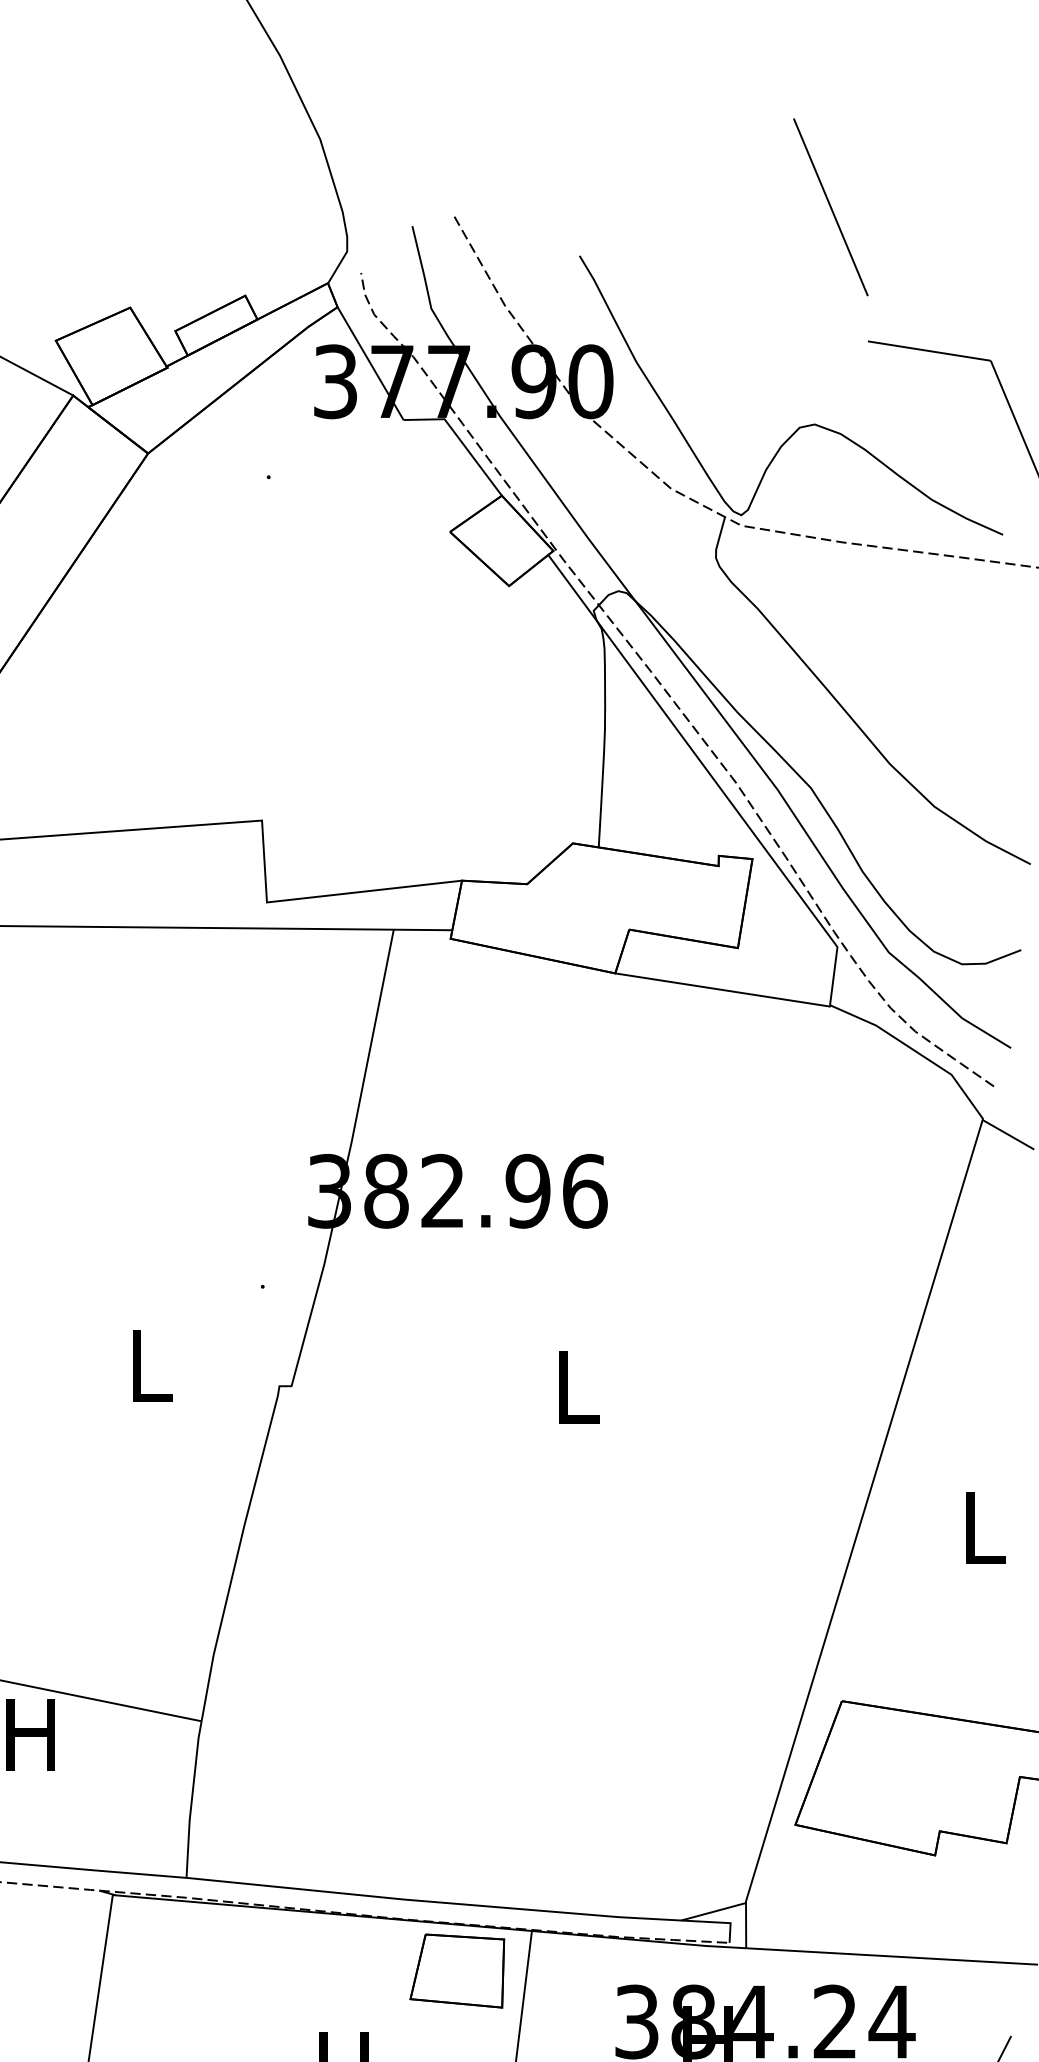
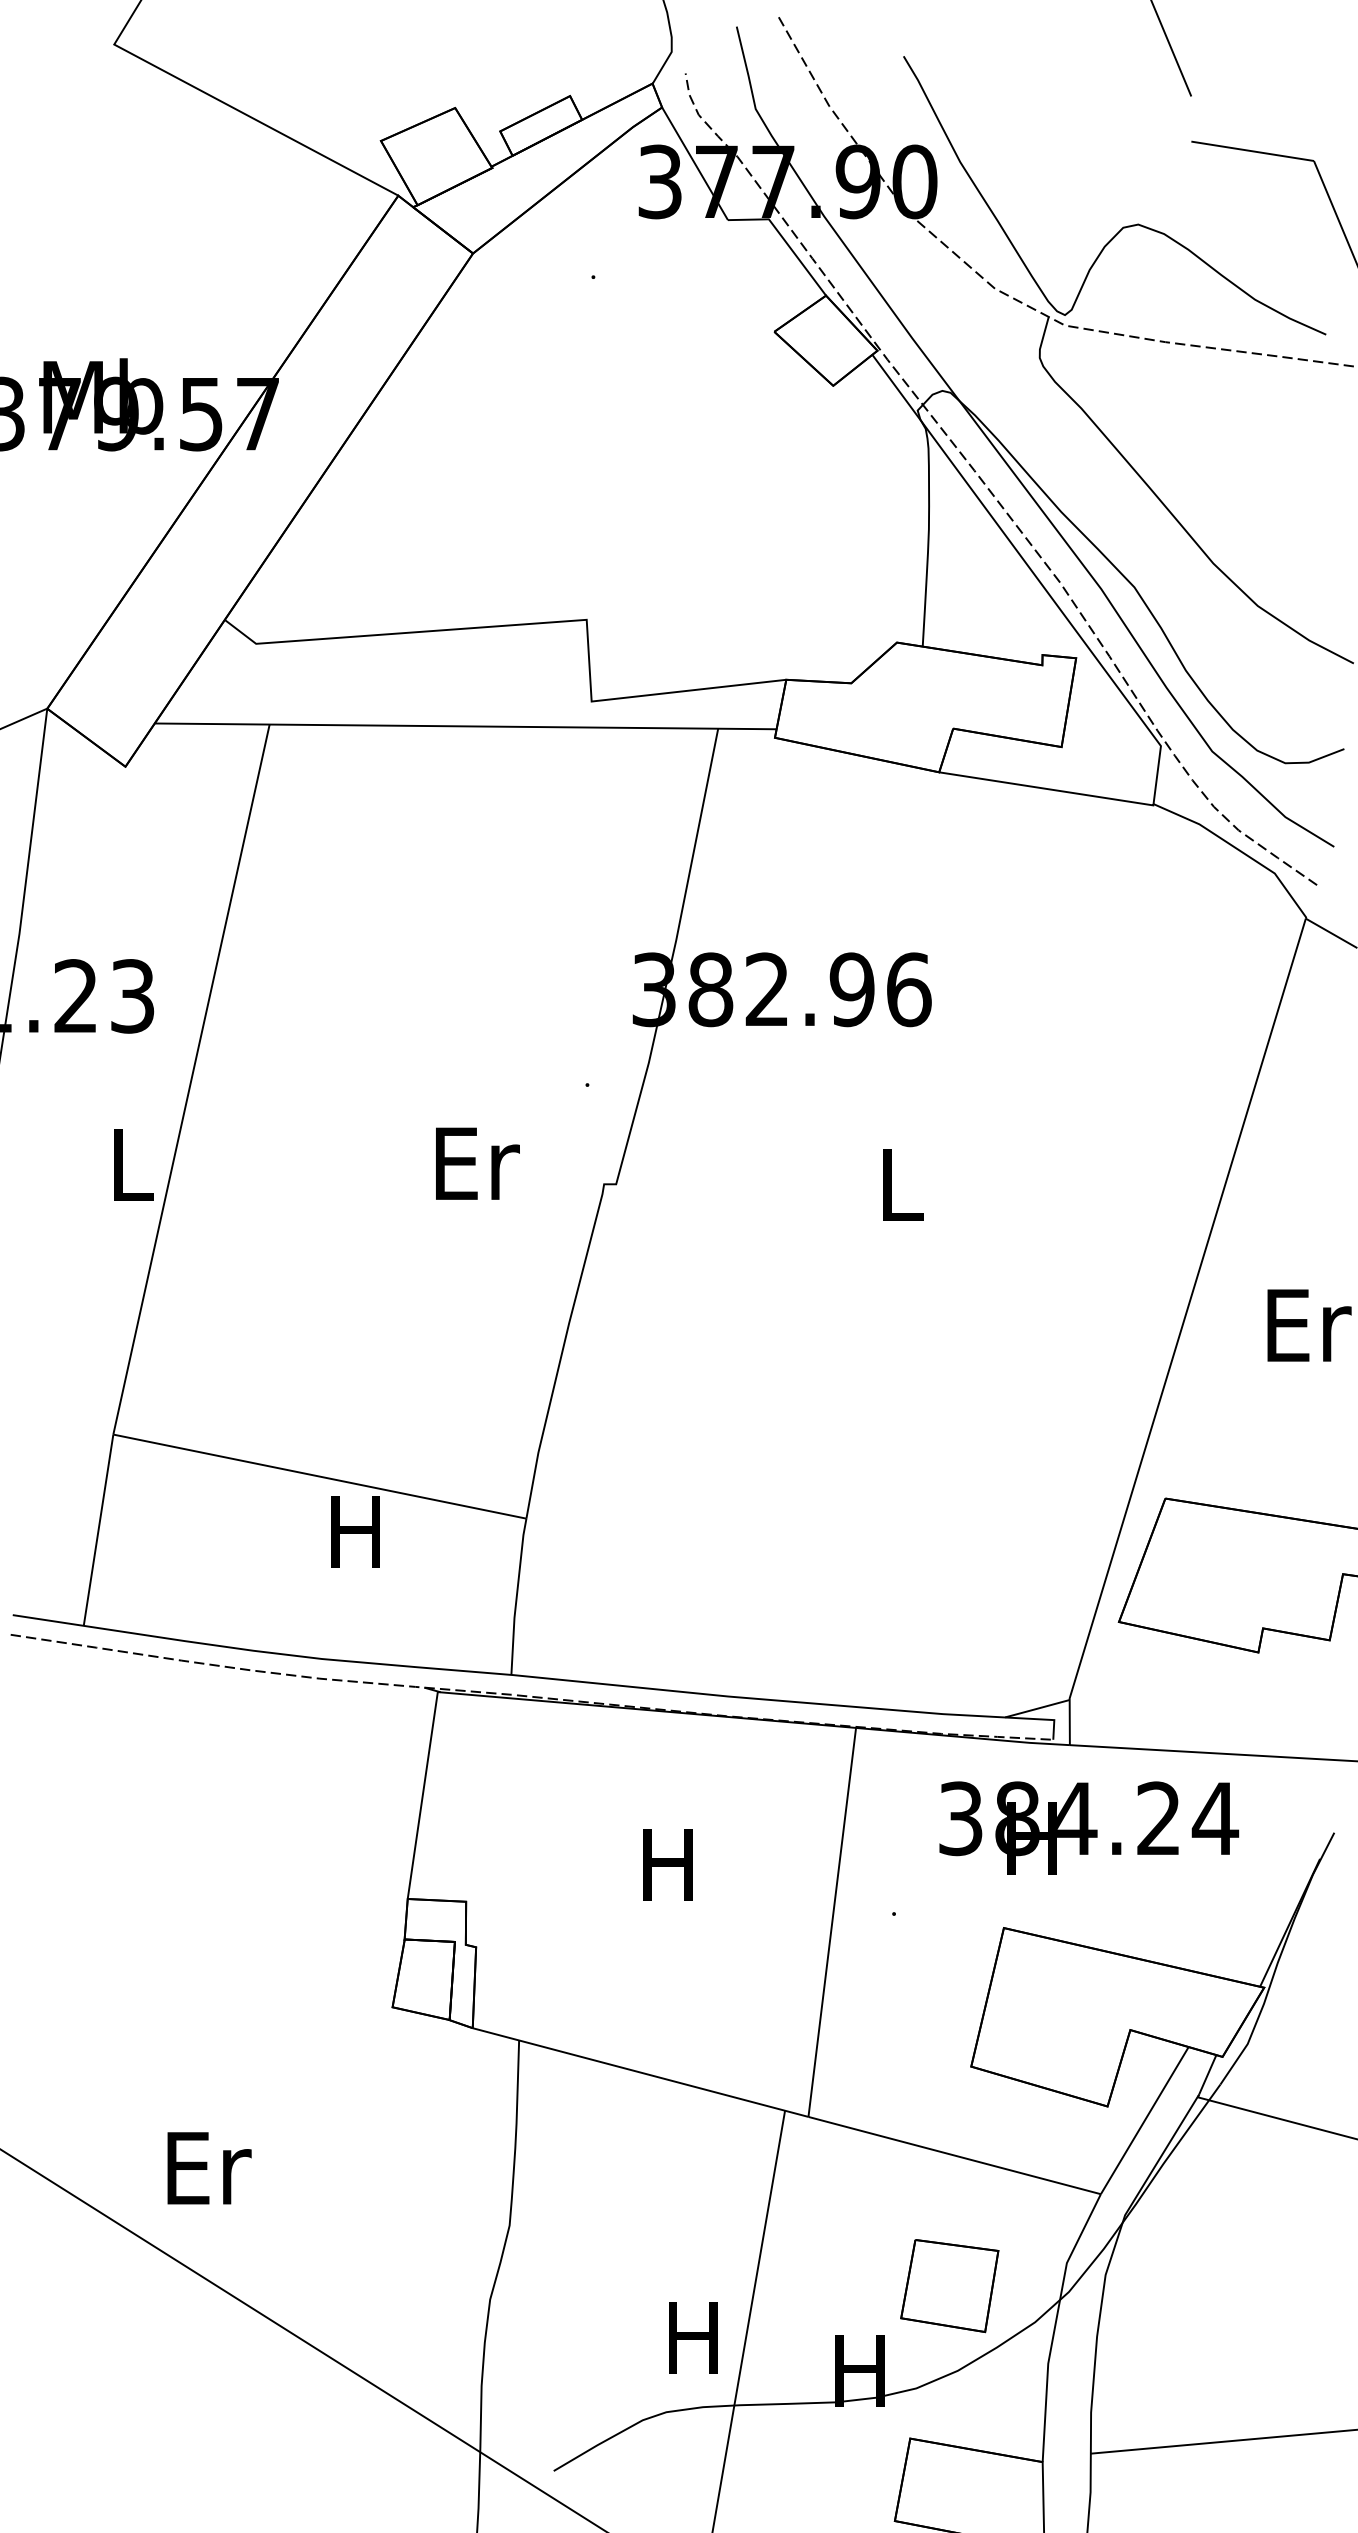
text: (152, 1365) -> (477, 1163), L -> Er
text: (986, 1527) -> (1309, 1325), L -> Er
part: (457, 1970) -> (781, 1767), removed

